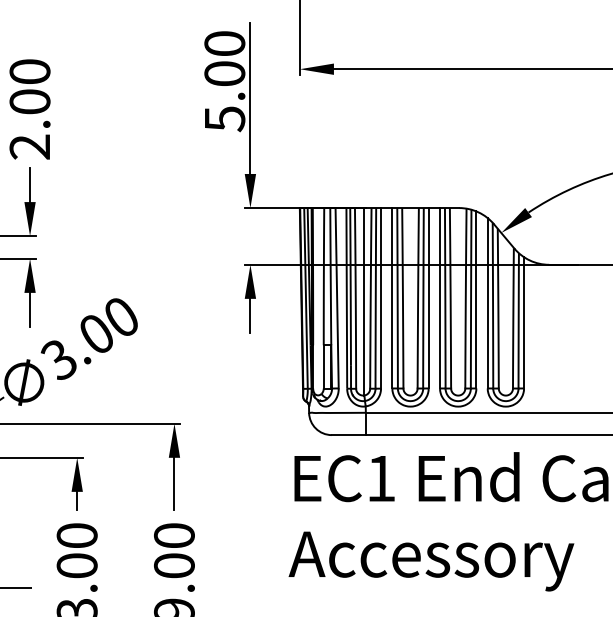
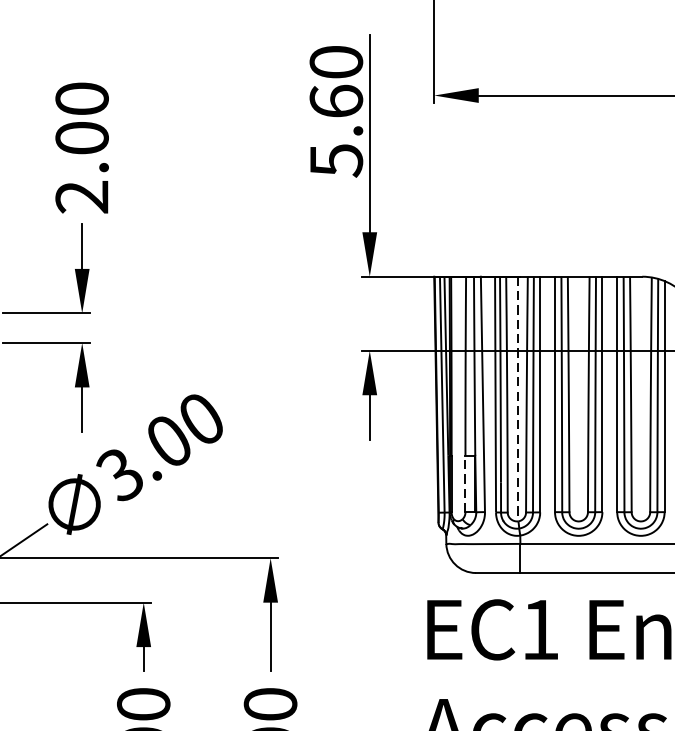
text: (224, 73) -> (335, 101), 5.00 -> 5.60
line: (364, 301) -> (518, 398), solid -> dashed
line: (323, 366) -> (465, 483), solid -> dashed

